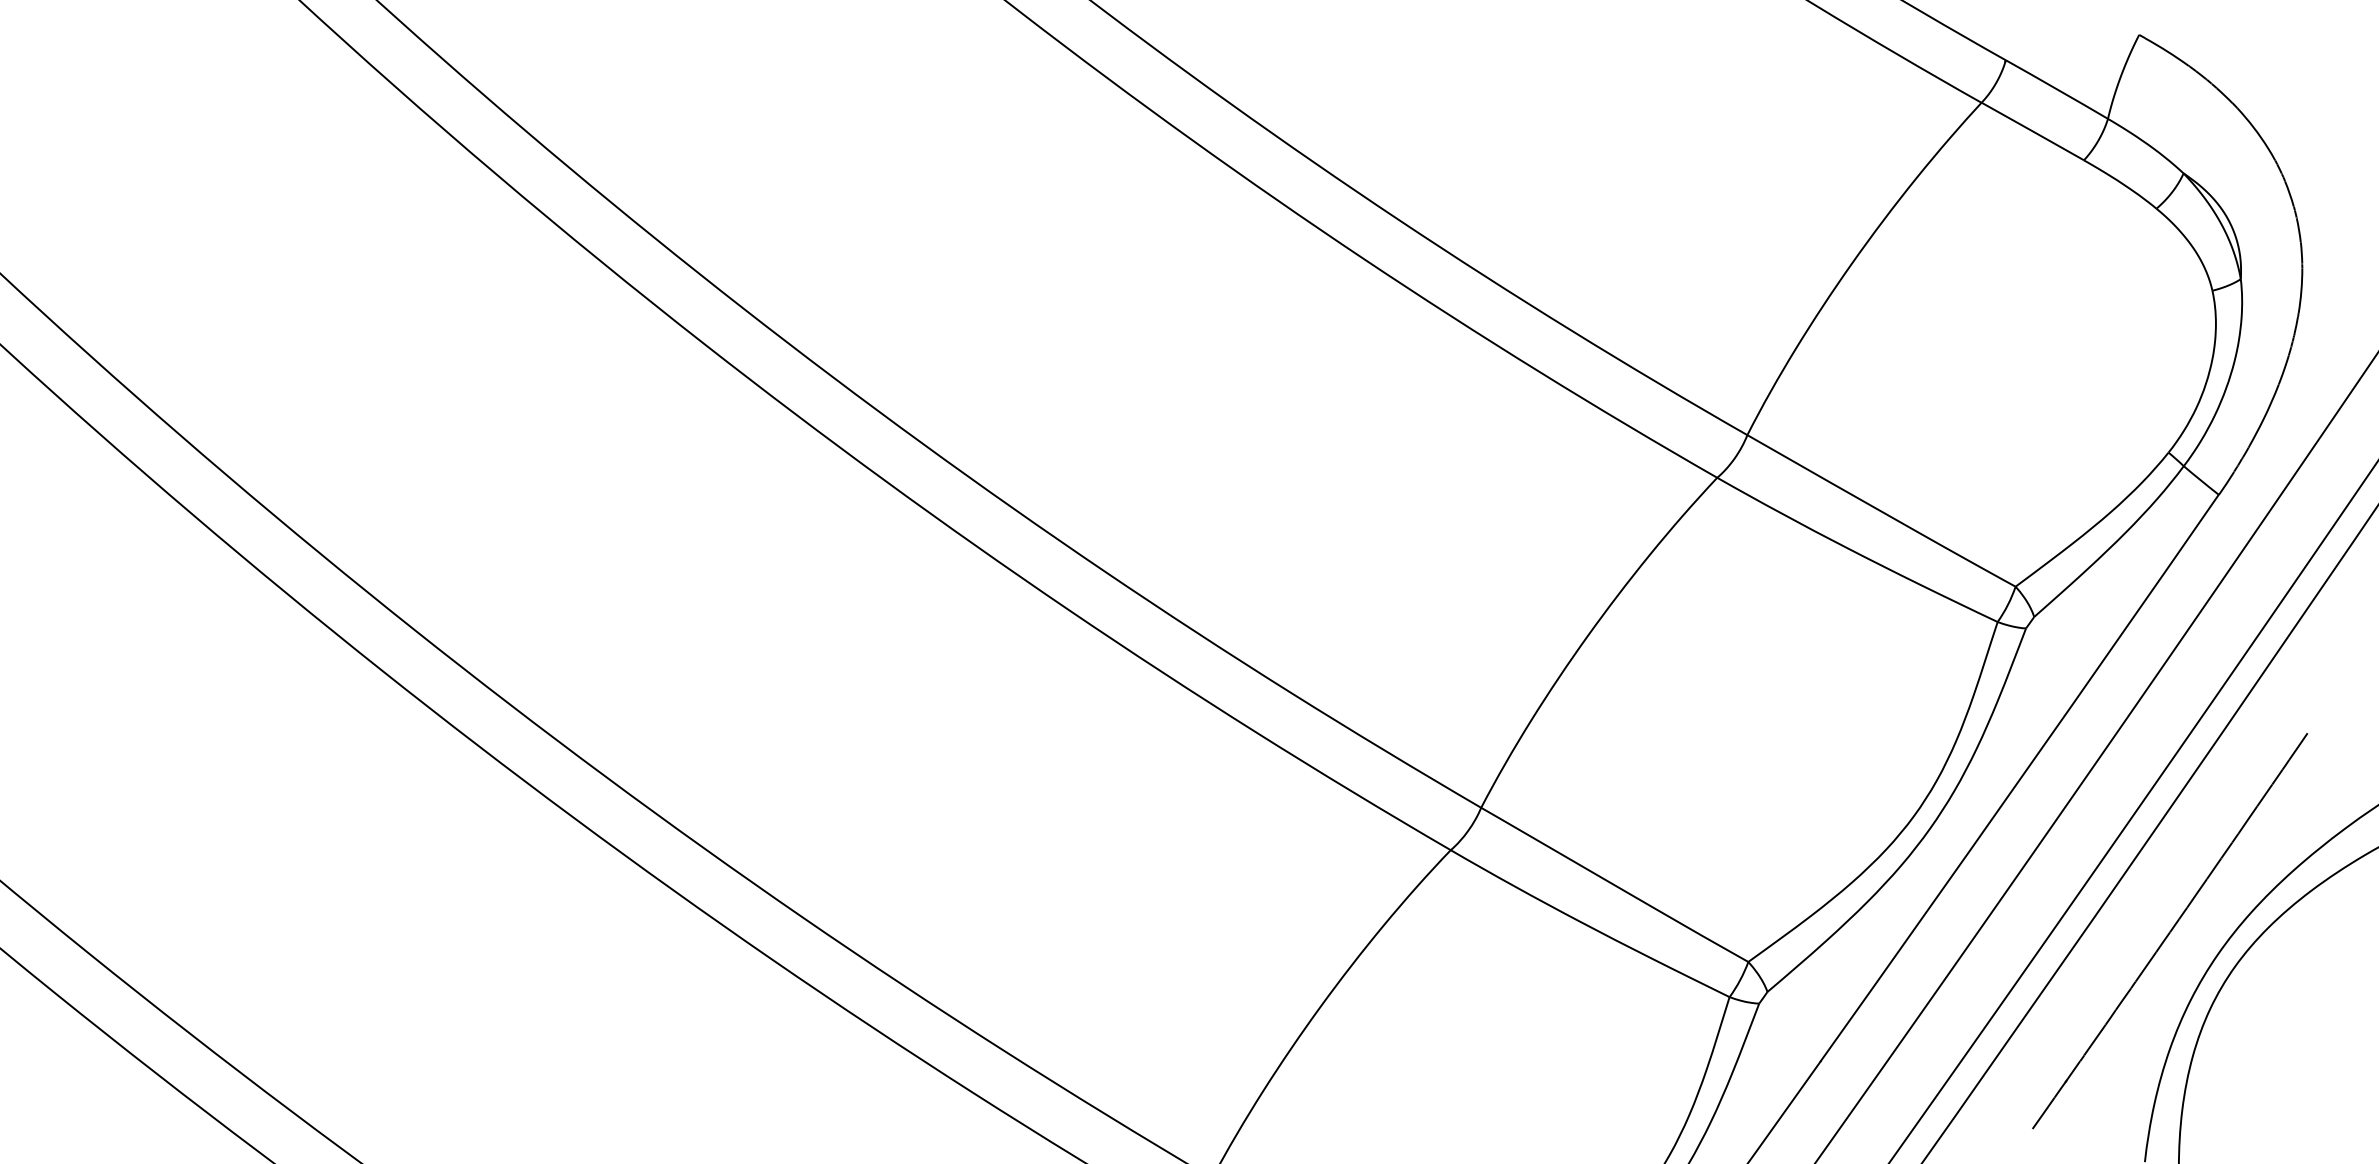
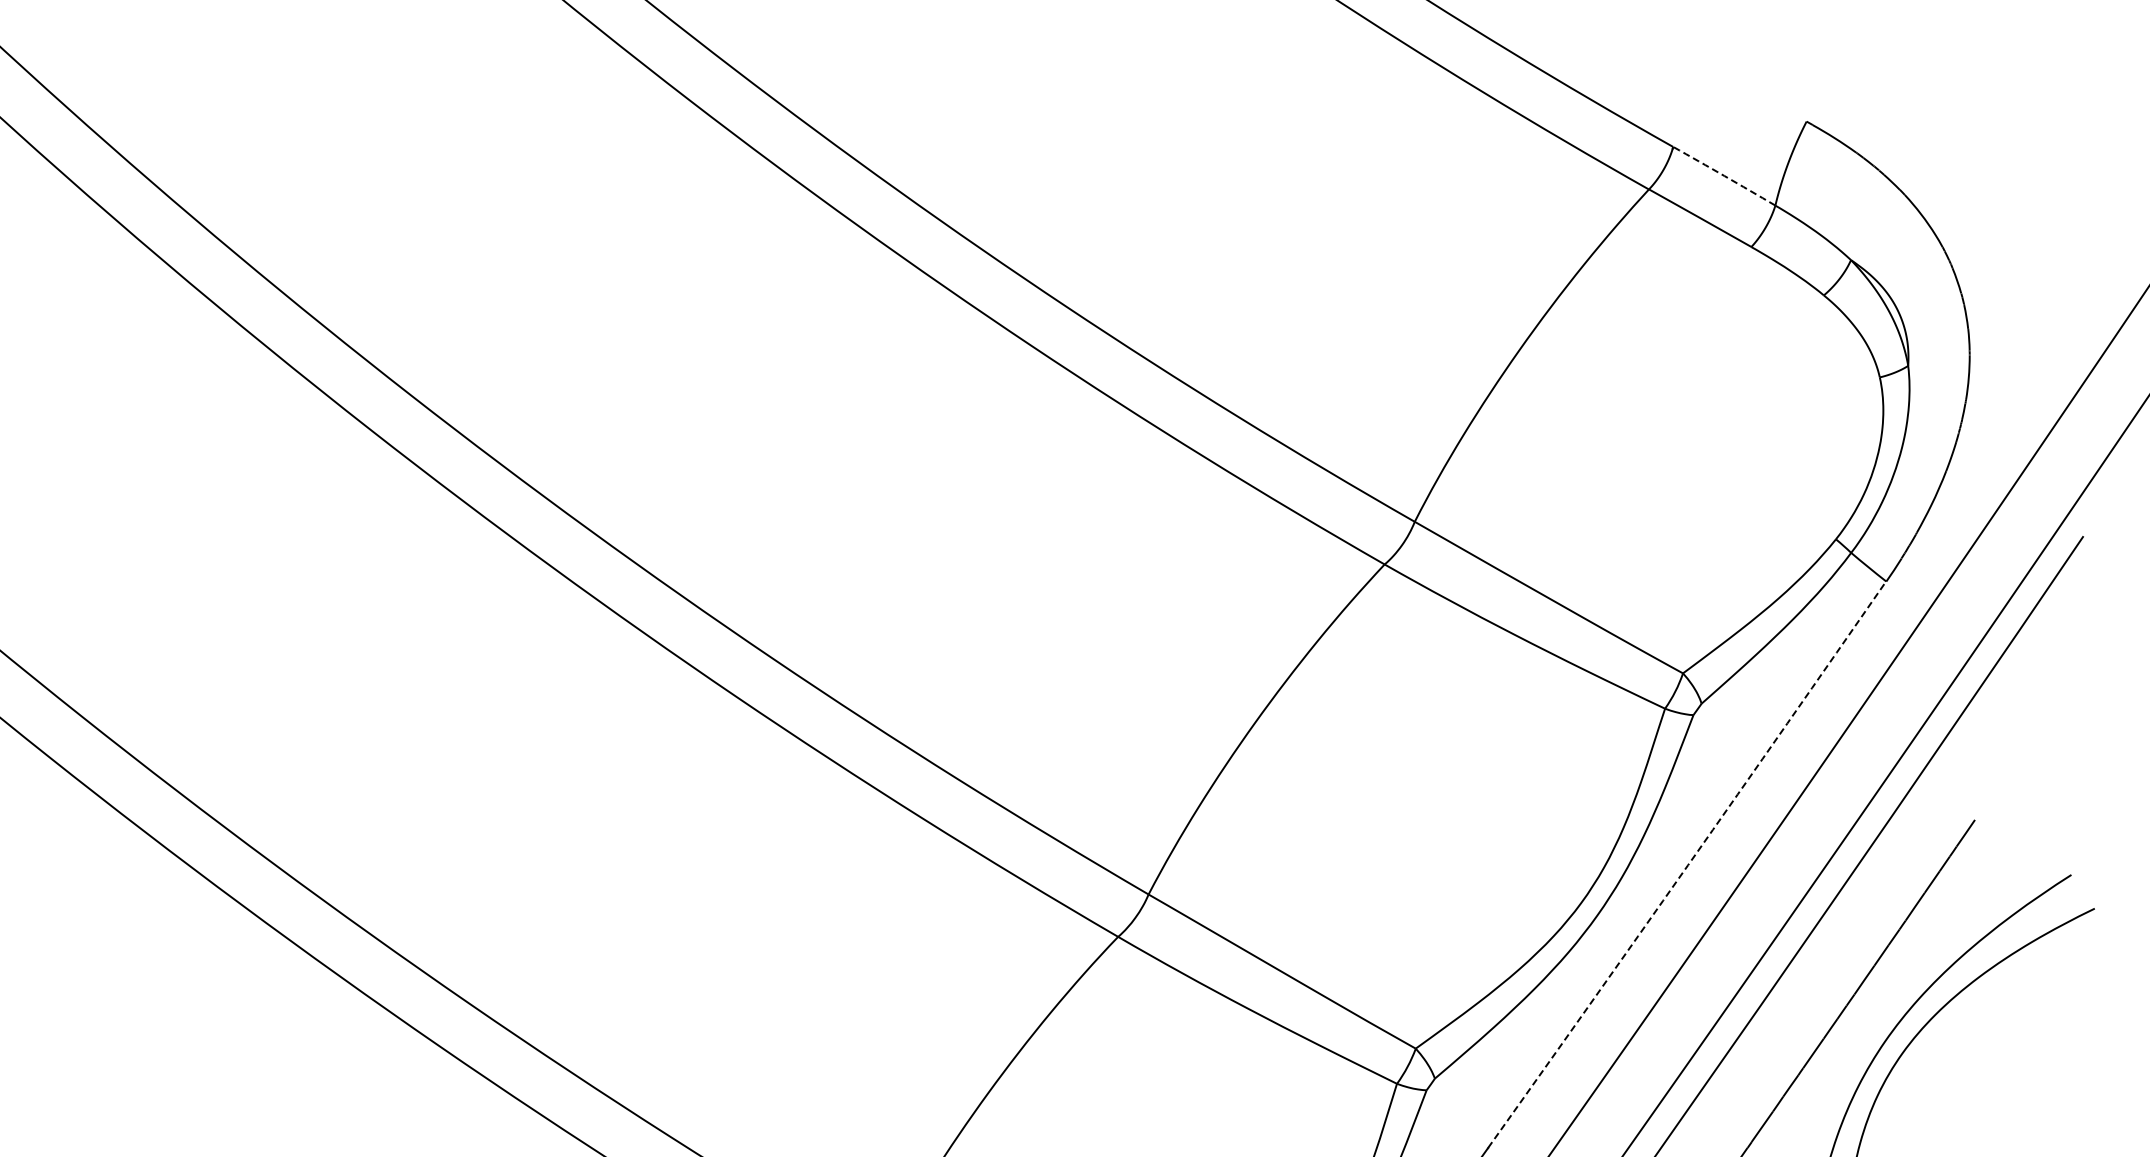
arc: (2057, 89) -> (1724, 176), solid -> dashed
arc: (2020, 778) -> (1687, 865), solid -> dashed

